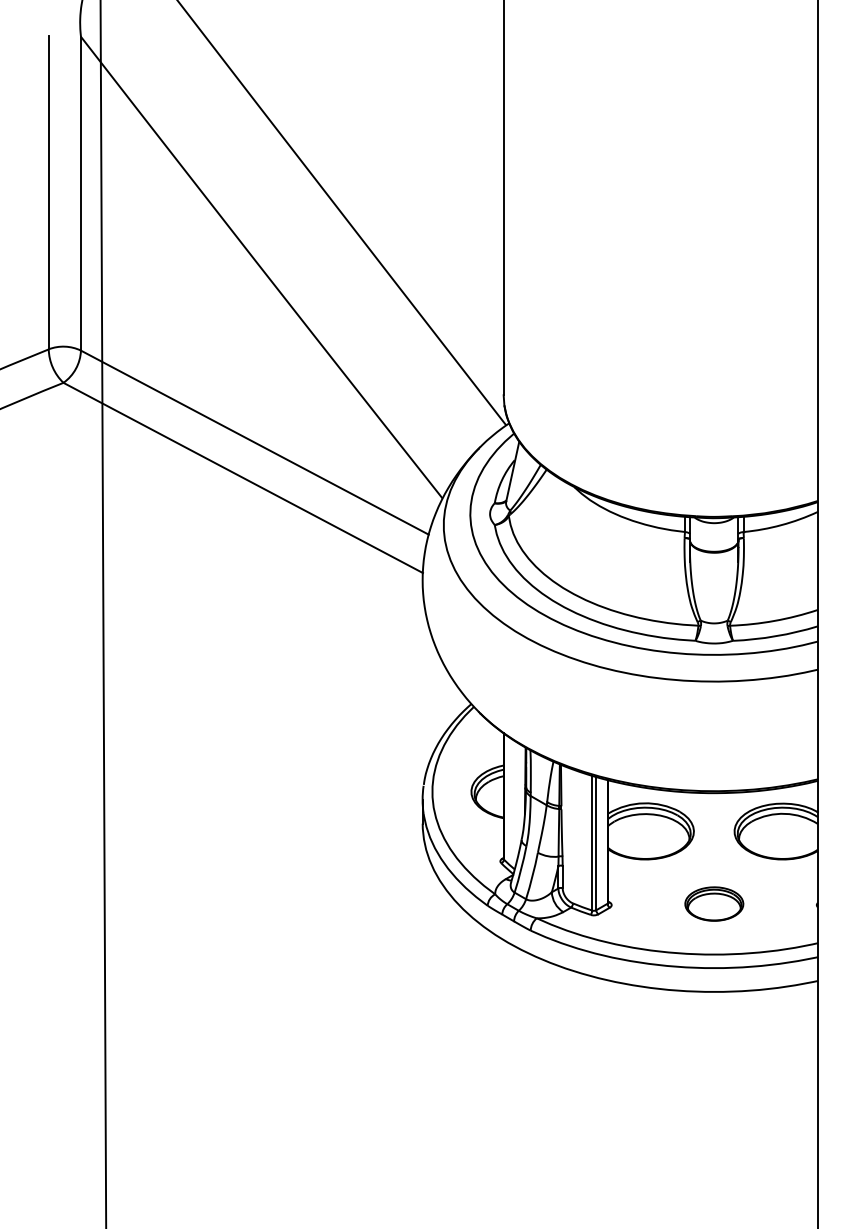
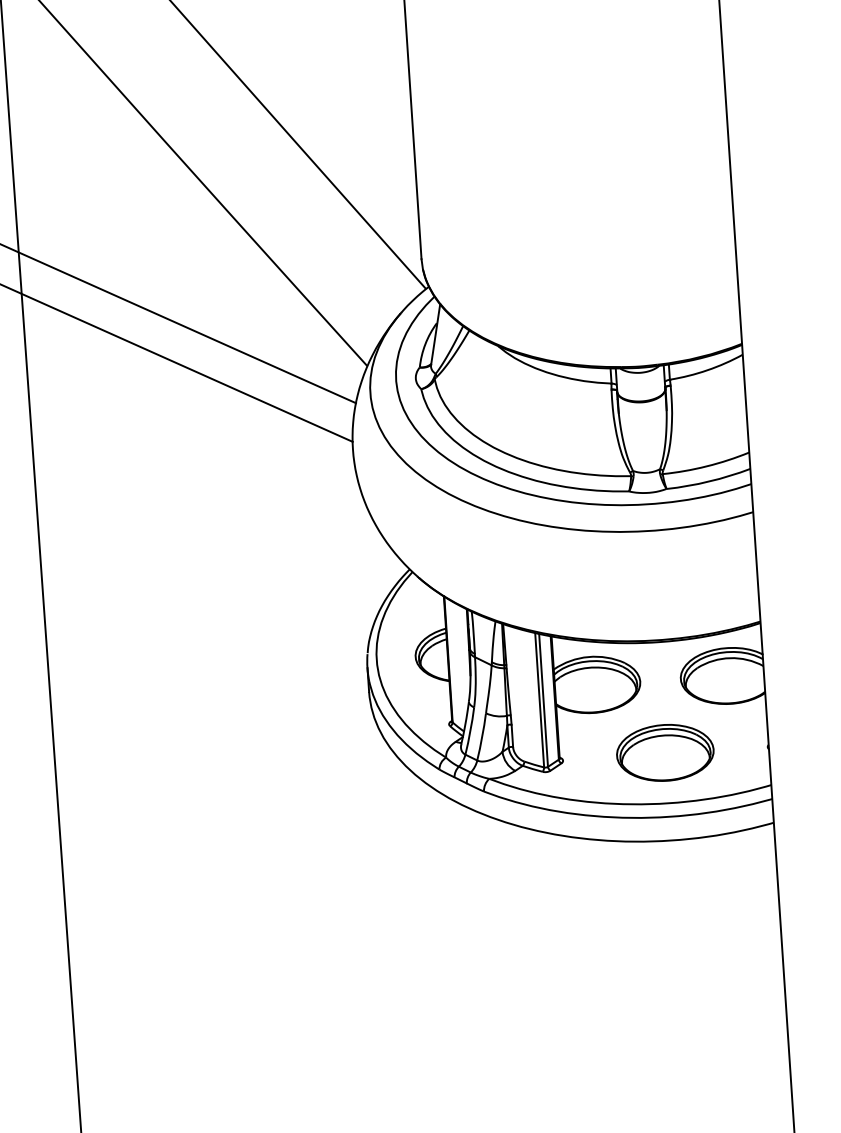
part: (714, 903) -> (665, 752), size x1.67

